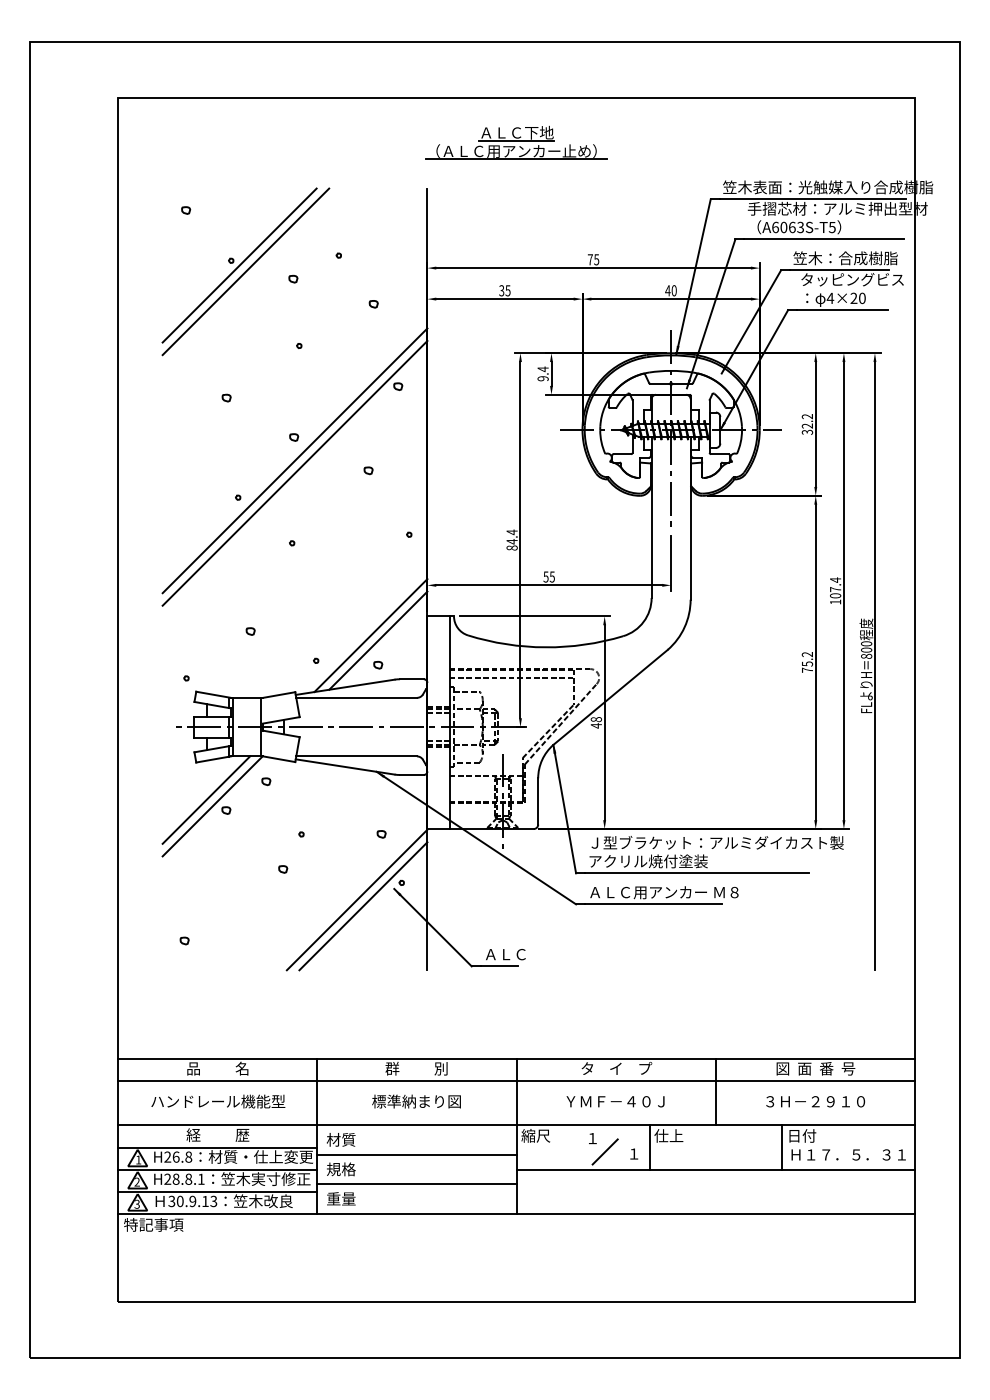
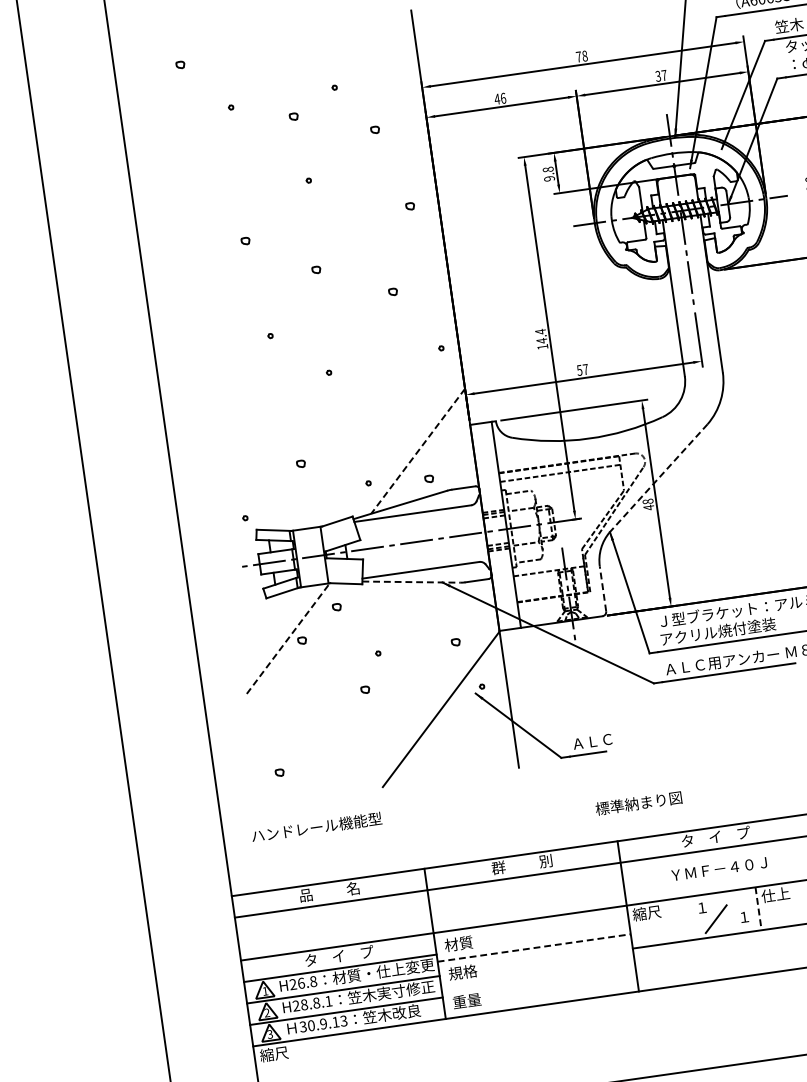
text: (596, 259) -> (584, 55), 75 -> 78
line: (239, 265) -> (239, 110), removed
line: (245, 271) -> (246, 115), removed
text: (504, 290) -> (499, 98), 35 -> 46
text: (670, 290) -> (660, 75), 40 -> 37
text: (542, 369) -> (547, 169), 9.4 -> 9.8
line: (294, 460) -> (319, 292), removed
line: (294, 472) -> (321, 303), removed
text: (511, 547) -> (542, 346), 84.4 -> 14.4
text: (551, 576) -> (584, 369), 55 -> 57
line: (370, 635) -> (417, 451), solid -> dashed
line: (378, 640) -> (426, 455), removed
line: (610, 697) -> (658, 478), solid -> dashed
line: (345, 767) -> (411, 582), solid -> dashed
line: (206, 799) -> (281, 632), removed
line: (538, 800) -> (603, 587), solid -> dashed
line: (212, 806) -> (288, 638), solid -> dashed
line: (363, 906) -> (448, 714), removed
text: (218, 1101) -> (317, 827), moved
text: (416, 1101) -> (638, 803), moved
text: (218, 1135) -> (339, 956), 経          歴 -> タ    イ    プ
line: (649, 1148) -> (758, 909), solid -> dashed
line: (416, 1154) -> (533, 947), solid -> dashed
line: (416, 1184) -> (537, 976), removed
text: (153, 1224) -> (288, 1051), 特記事項 -> 縮尺

